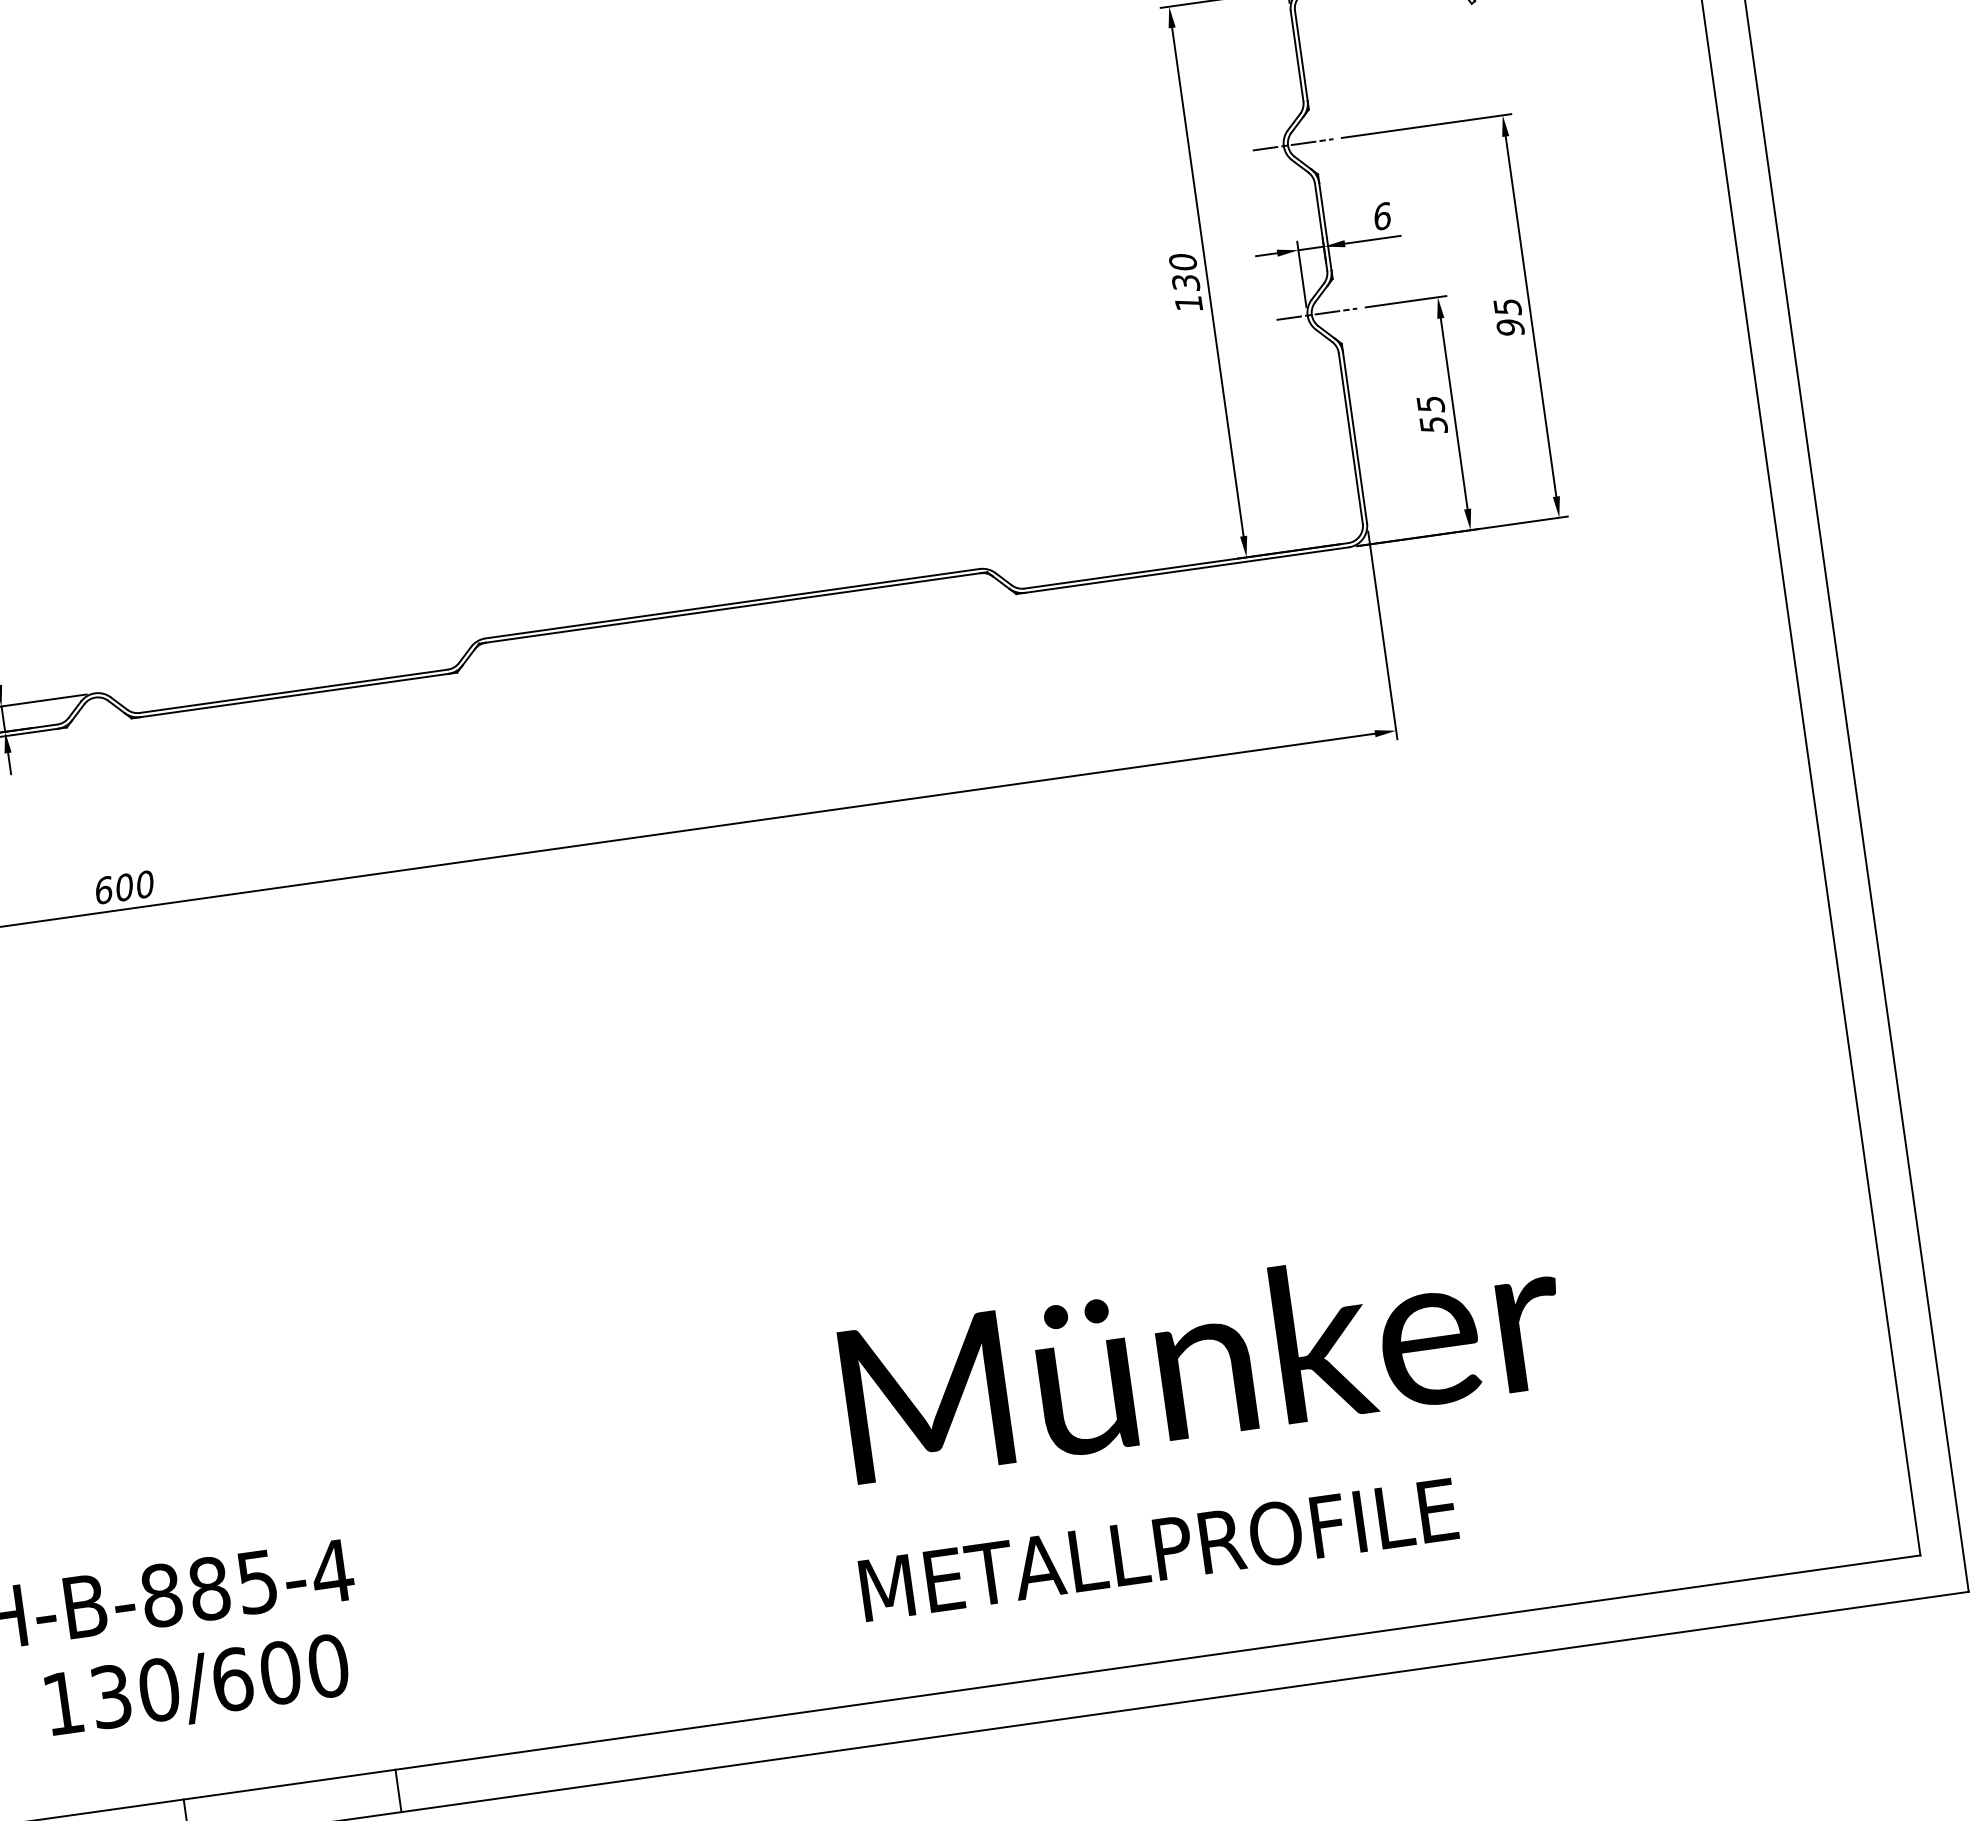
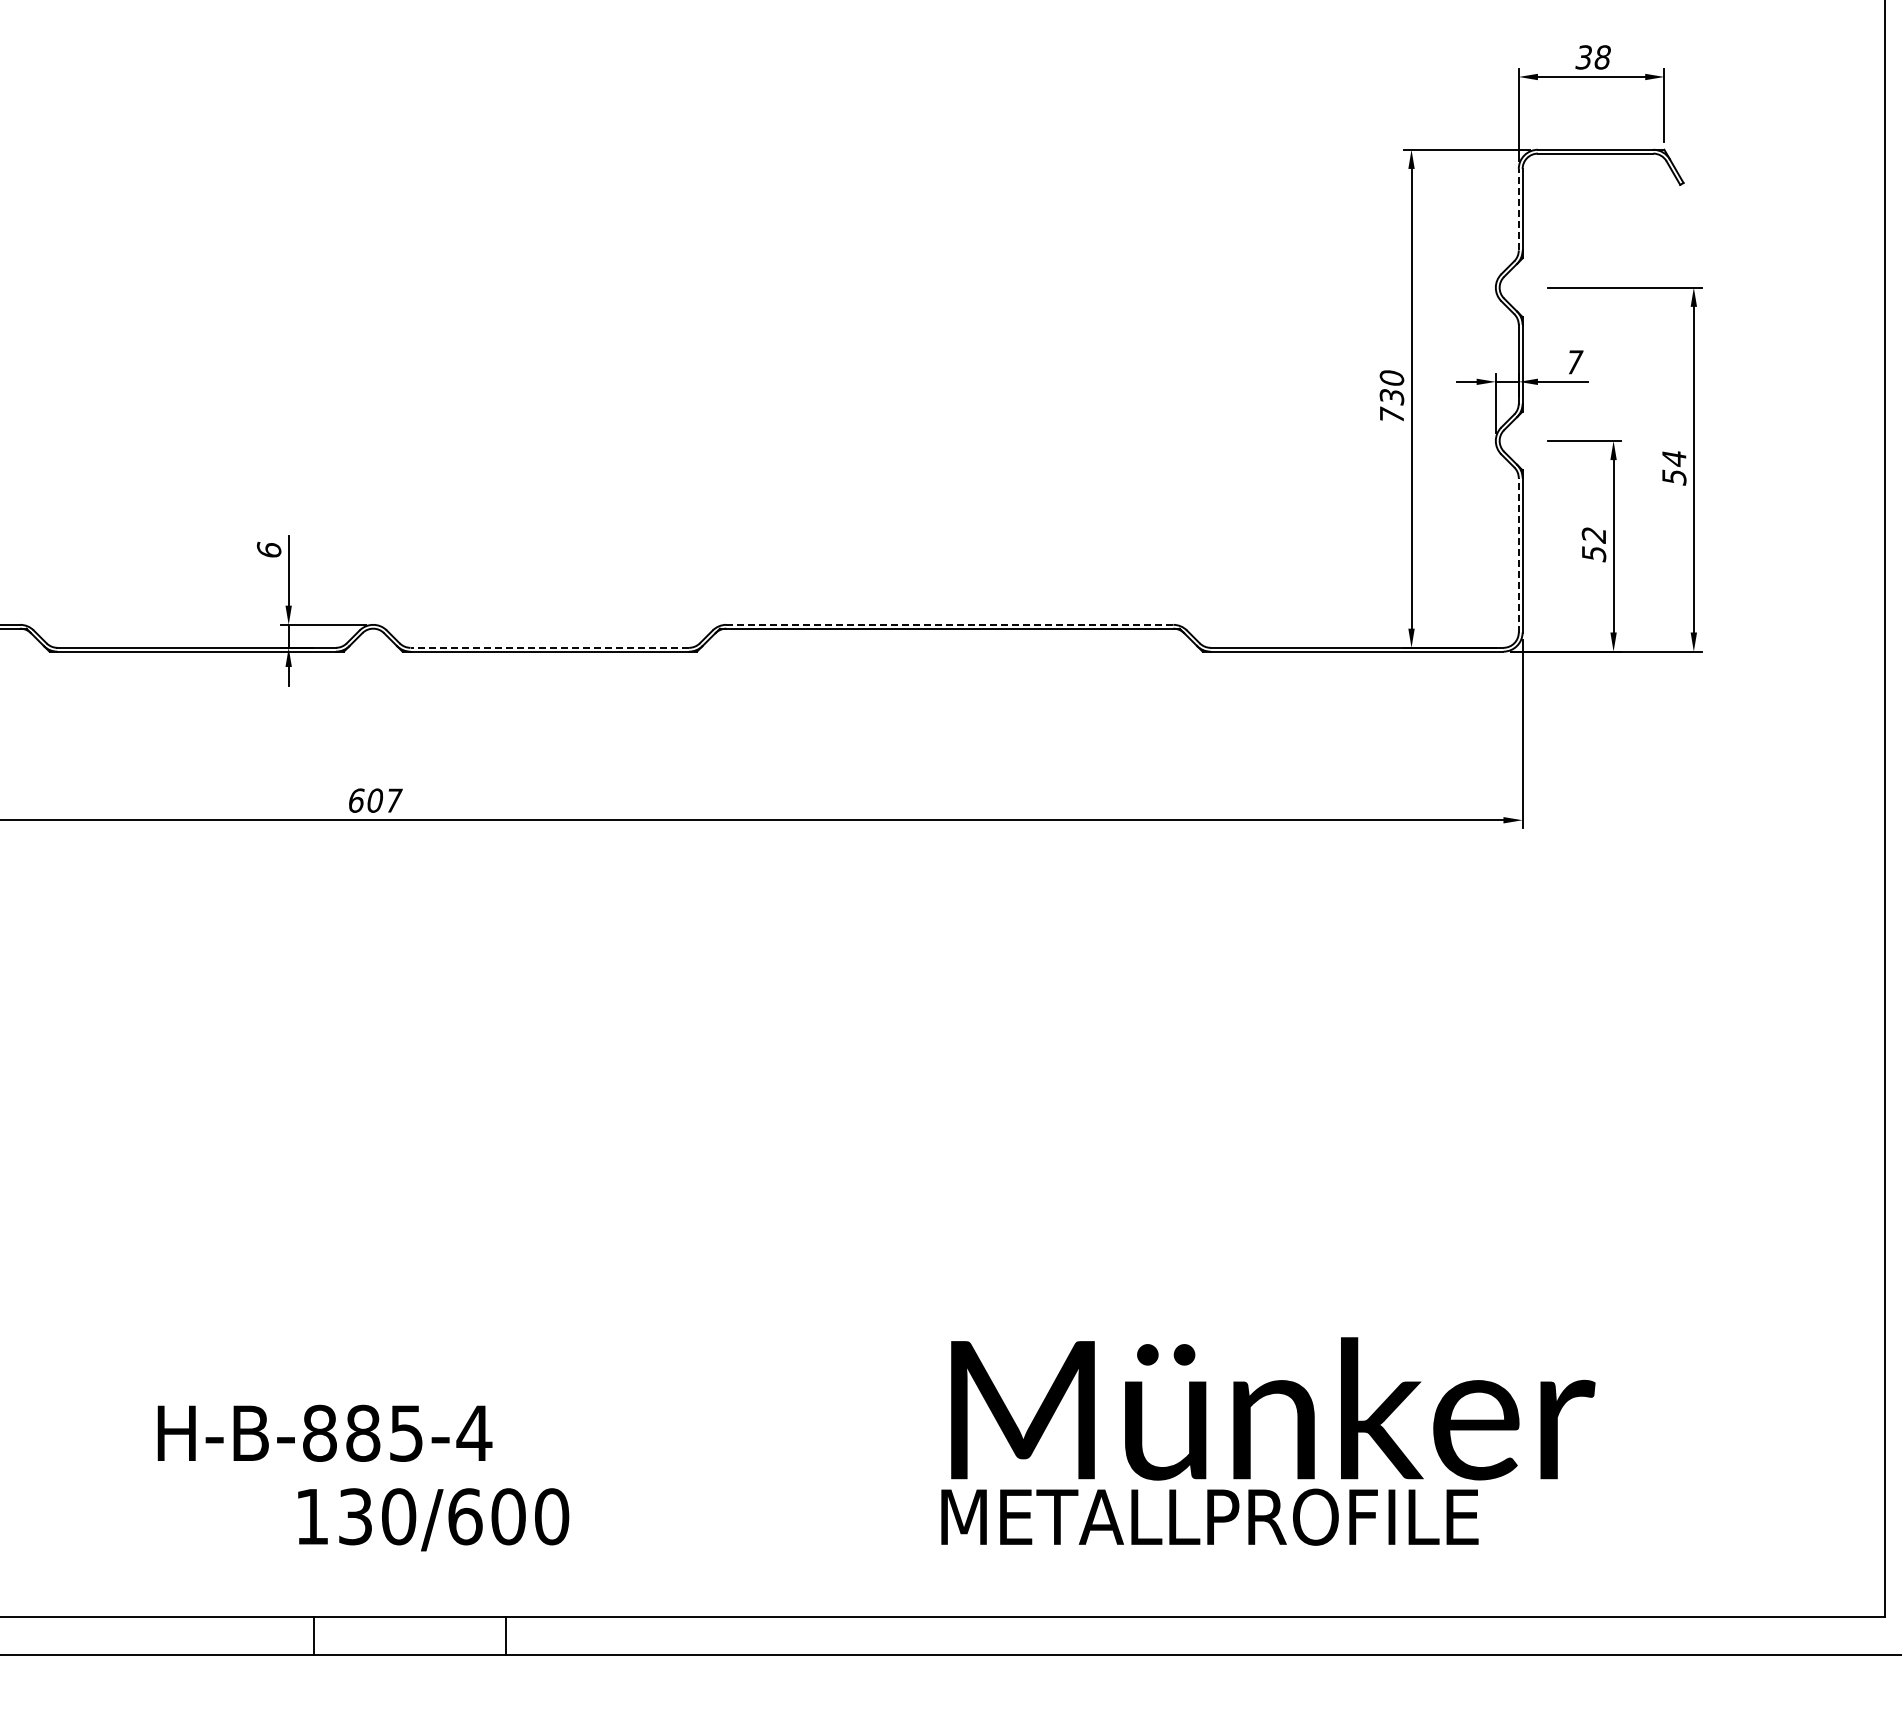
line: (1296, 56) -> (1518, 209), solid -> dashed
line: (1292, 144) -> (1503, 287), removed
text: (1383, 216) -> (1575, 362), 6 -> 7
text: (1188, 302) -> (1391, 414), 130 -> 730
line: (1316, 313) -> (1503, 440), removed
text: (1509, 318) -> (1674, 468), 95 -> 54
text: (1430, 404) -> (1593, 535), 55 -> 52
line: (1350, 437) -> (1518, 554), solid -> dashed
line: (732, 603) -> (949, 624), solid -> dashed
line: (293, 690) -> (549, 647), solid -> dashed
text: (145, 884) -> (394, 800), 600 -> 607
text: (1203, 1356) -> (1273, 1408), moved
text: (197, 1687) -> (433, 1519), moved

